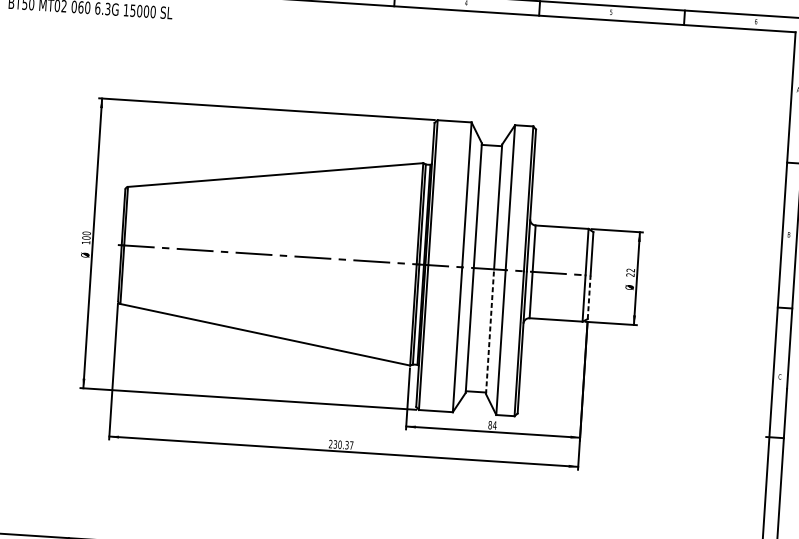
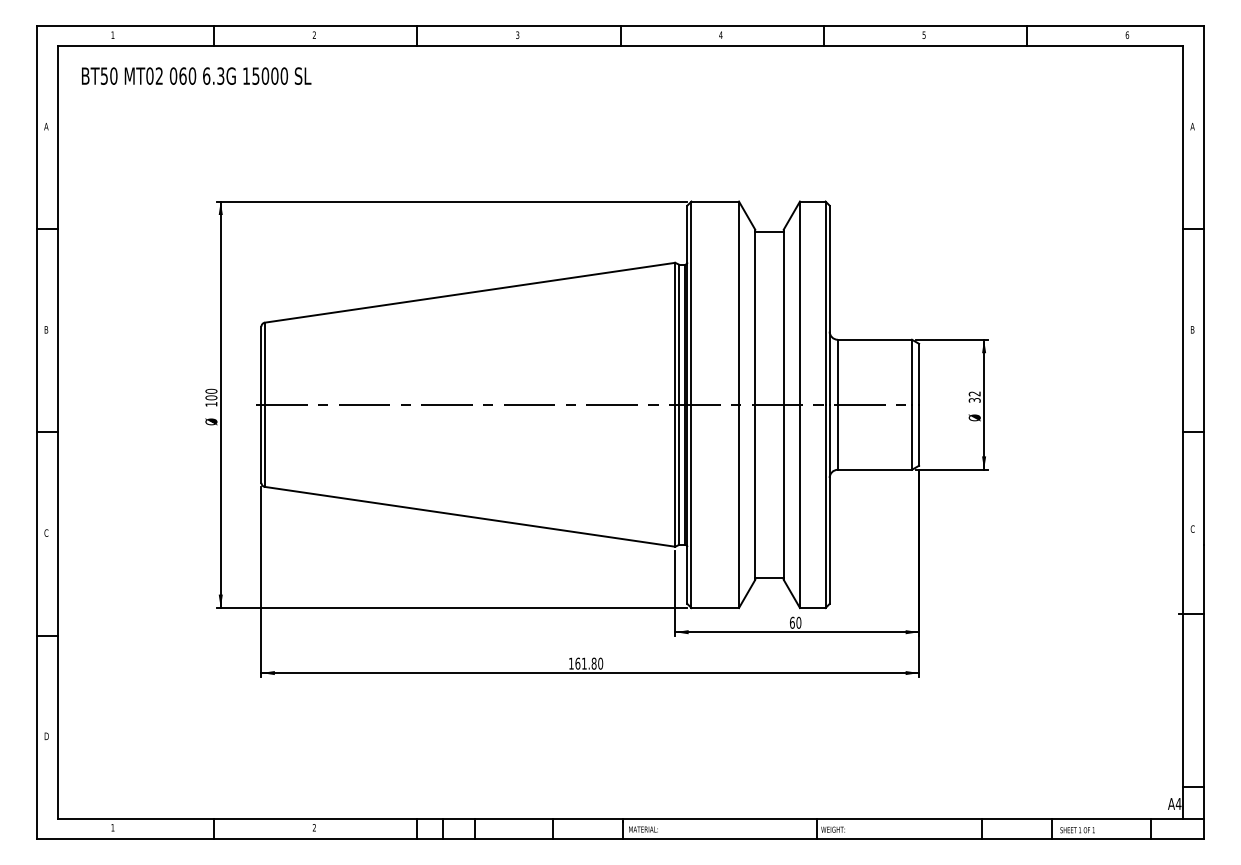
text: (631, 275) -> (975, 400), 22 -> 32
line: (589, 296) -> (919, 434), dashed -> solid
line: (489, 331) -> (783, 492), dashed -> solid
text: (492, 425) -> (795, 622), 84 -> 60
text: (341, 444) -> (586, 663), 230.37 -> 161.80

